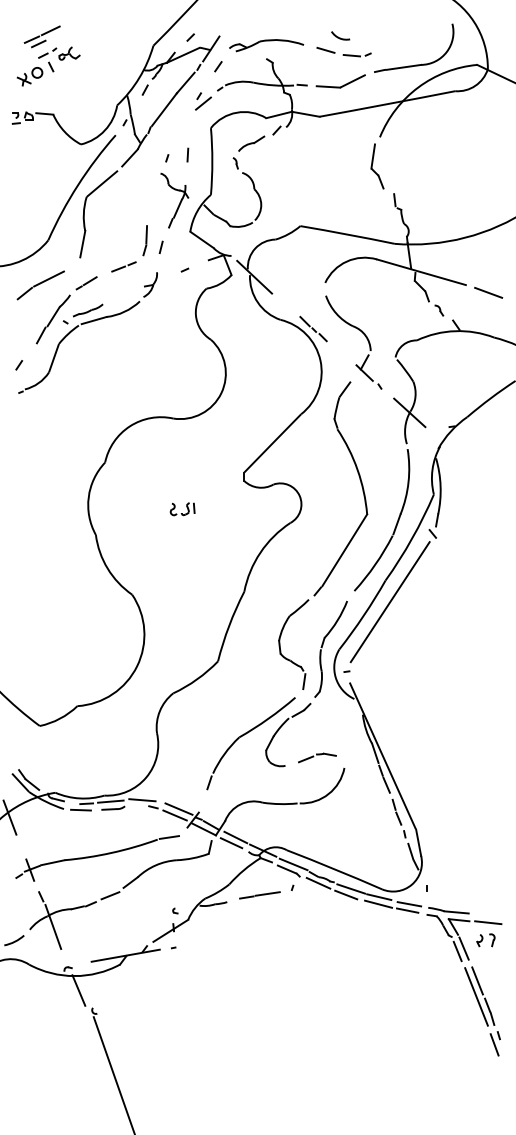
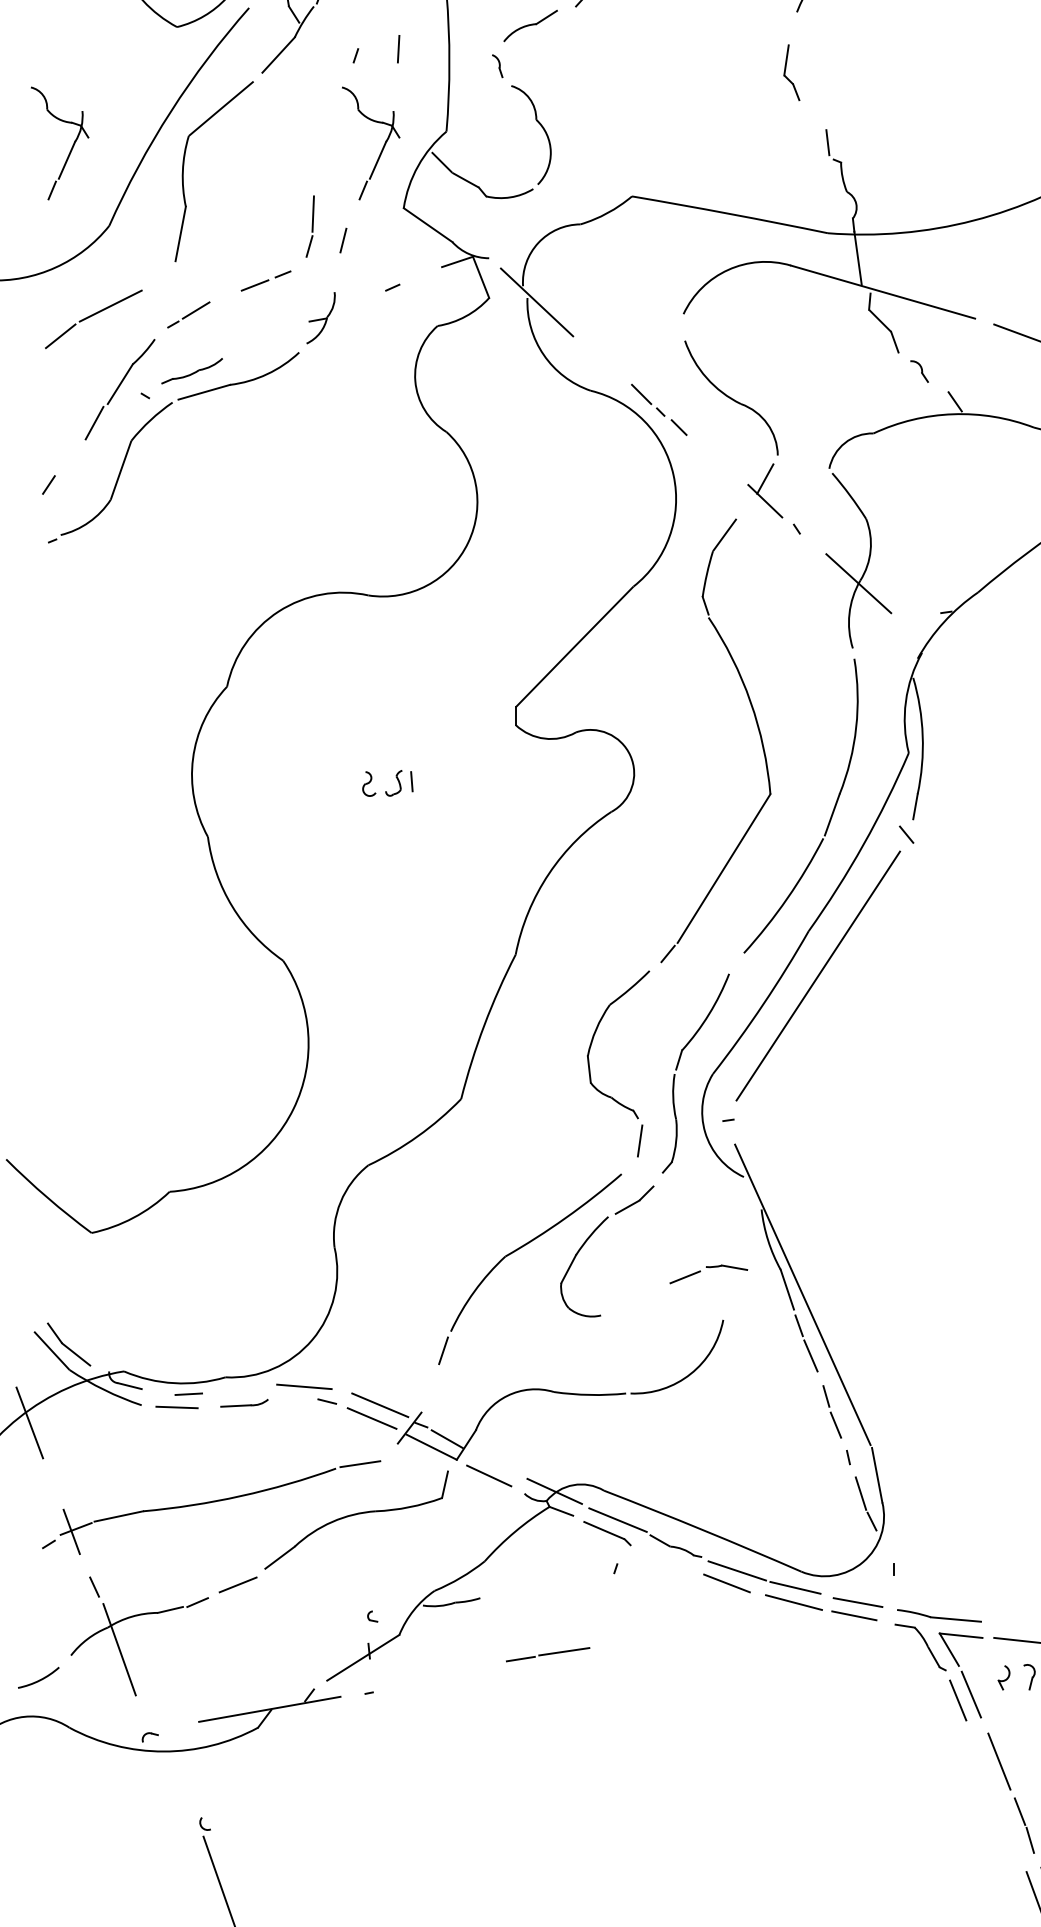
part: (377, 166) -> (791, 72), size x0.6
part: (24, 200) -> (59, 143), added
part: (317, 757) -> (708, 1273), moved
line: (110, 801) -> (238, 1389), removed
line: (235, 837) -> (497, 1464), removed
line: (318, 882) -> (669, 1557), removed
line: (259, 895) -> (547, 1654), moved
line: (78, 990) -> (171, 1781), removed
line: (476, 996) -> (997, 1793), removed

